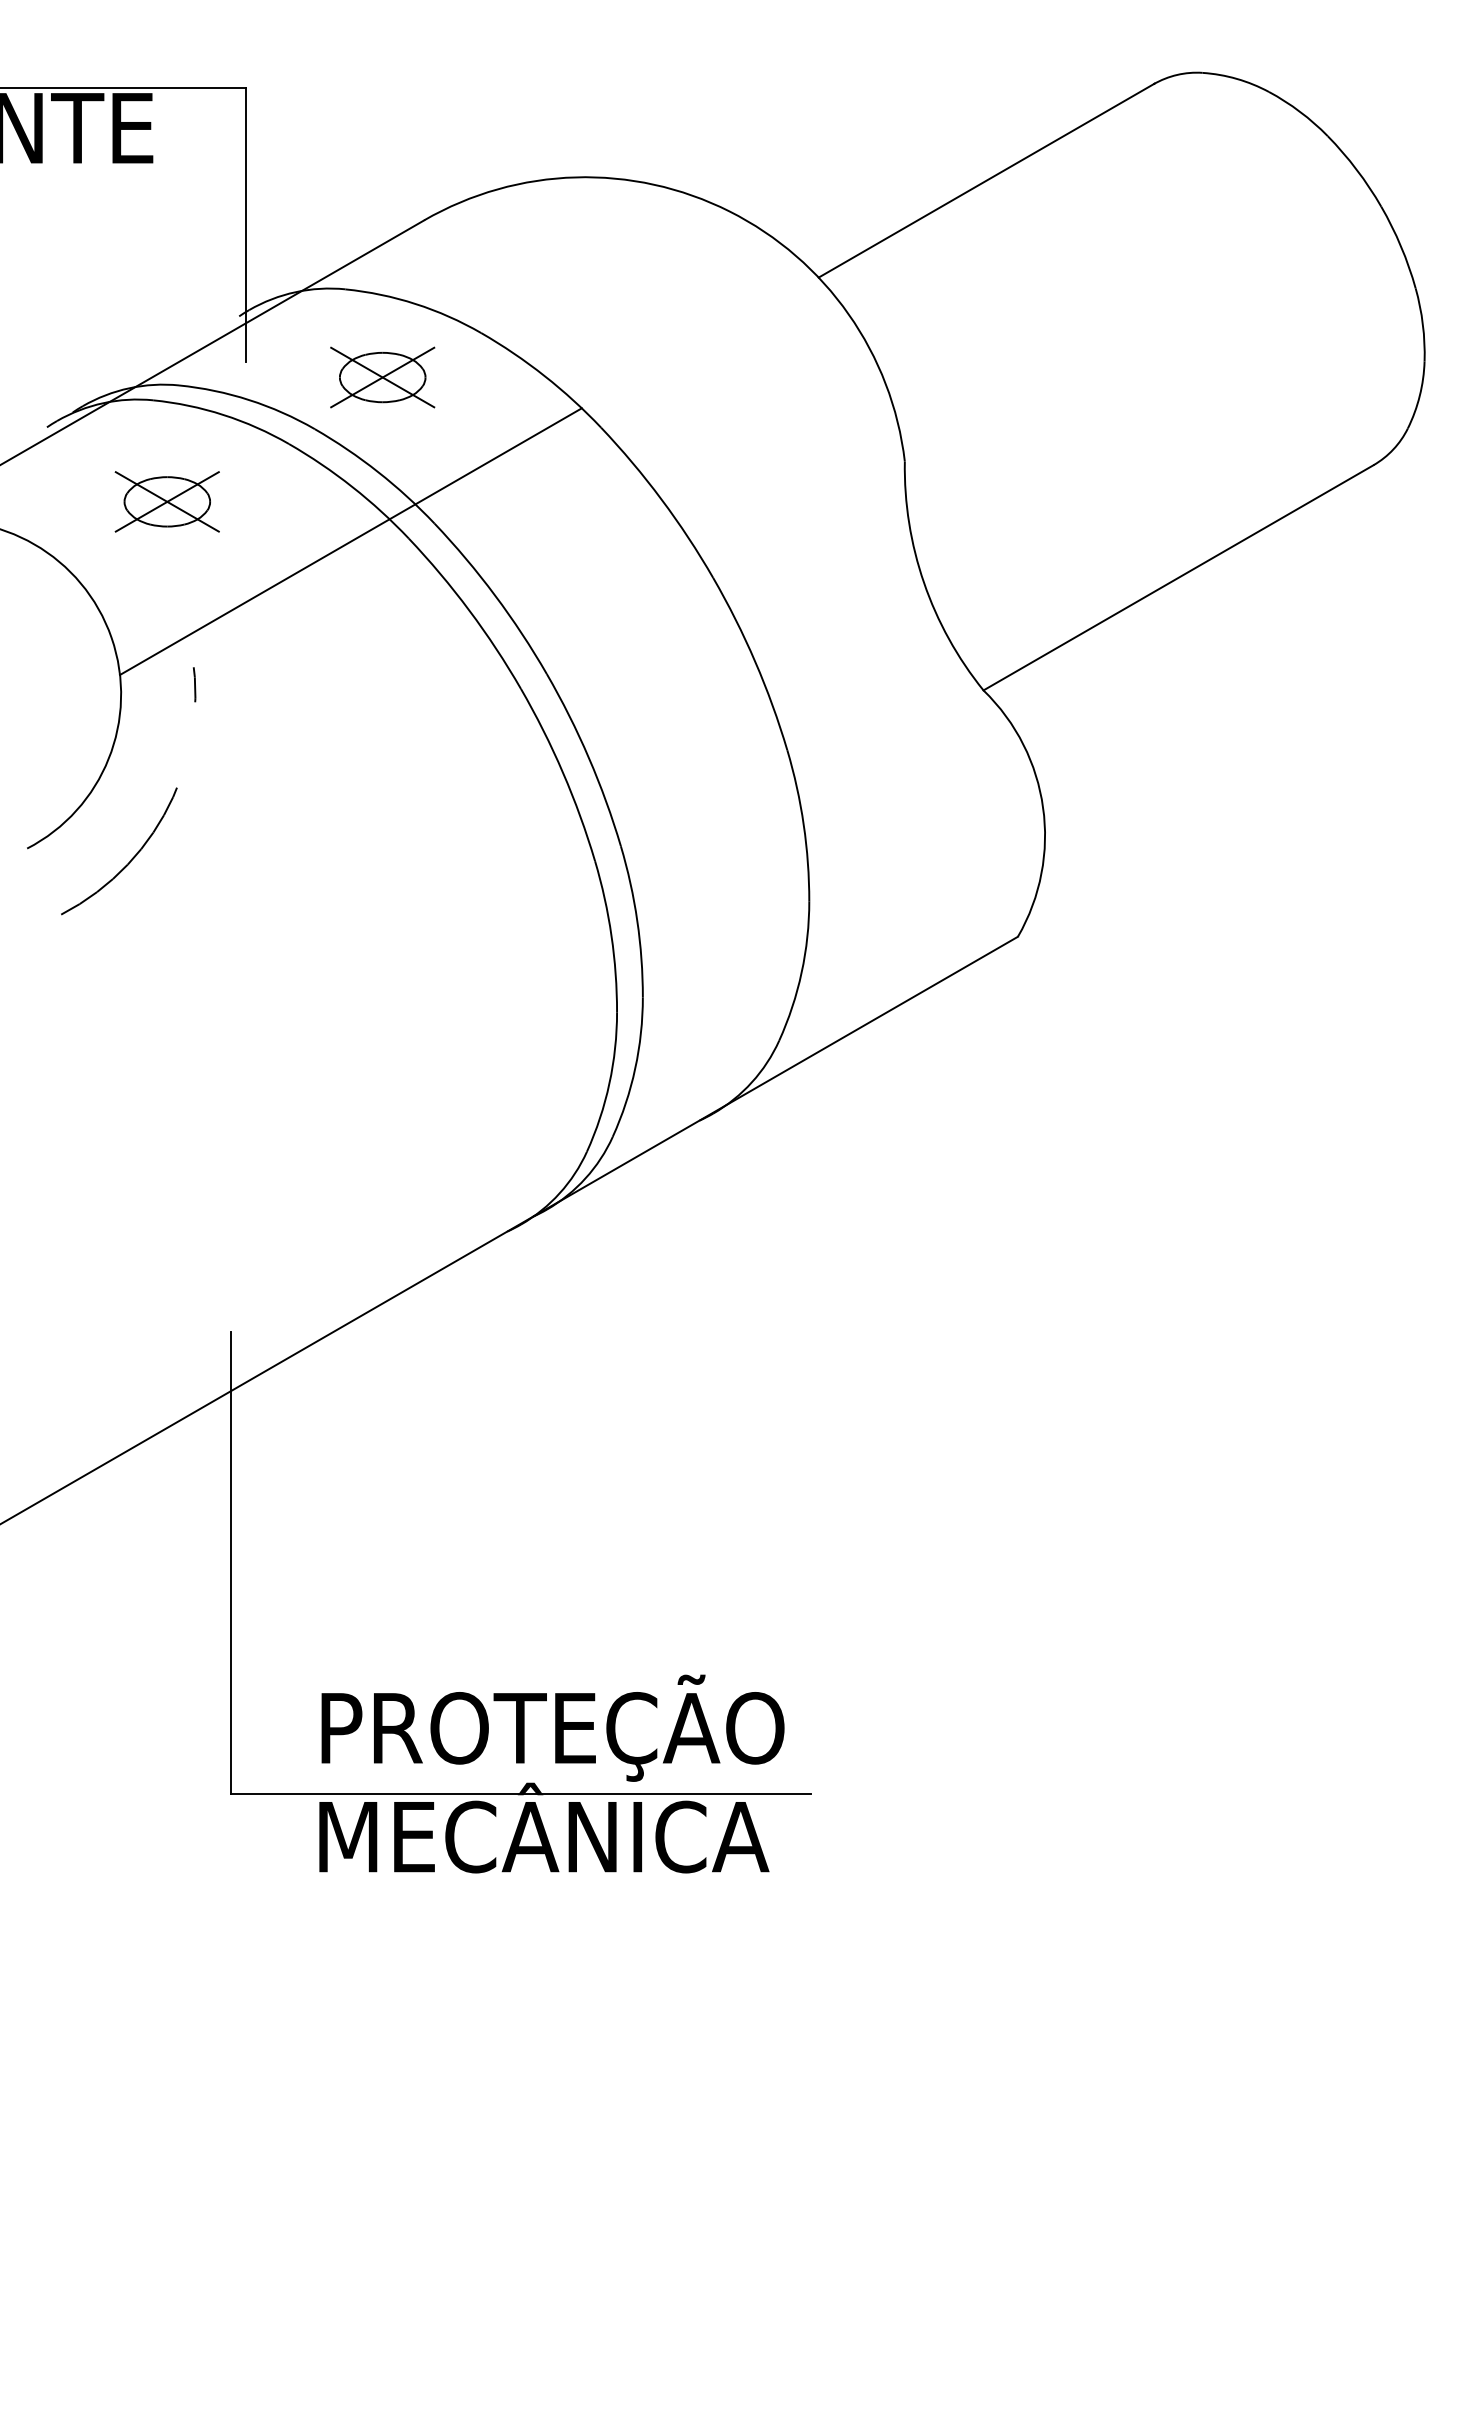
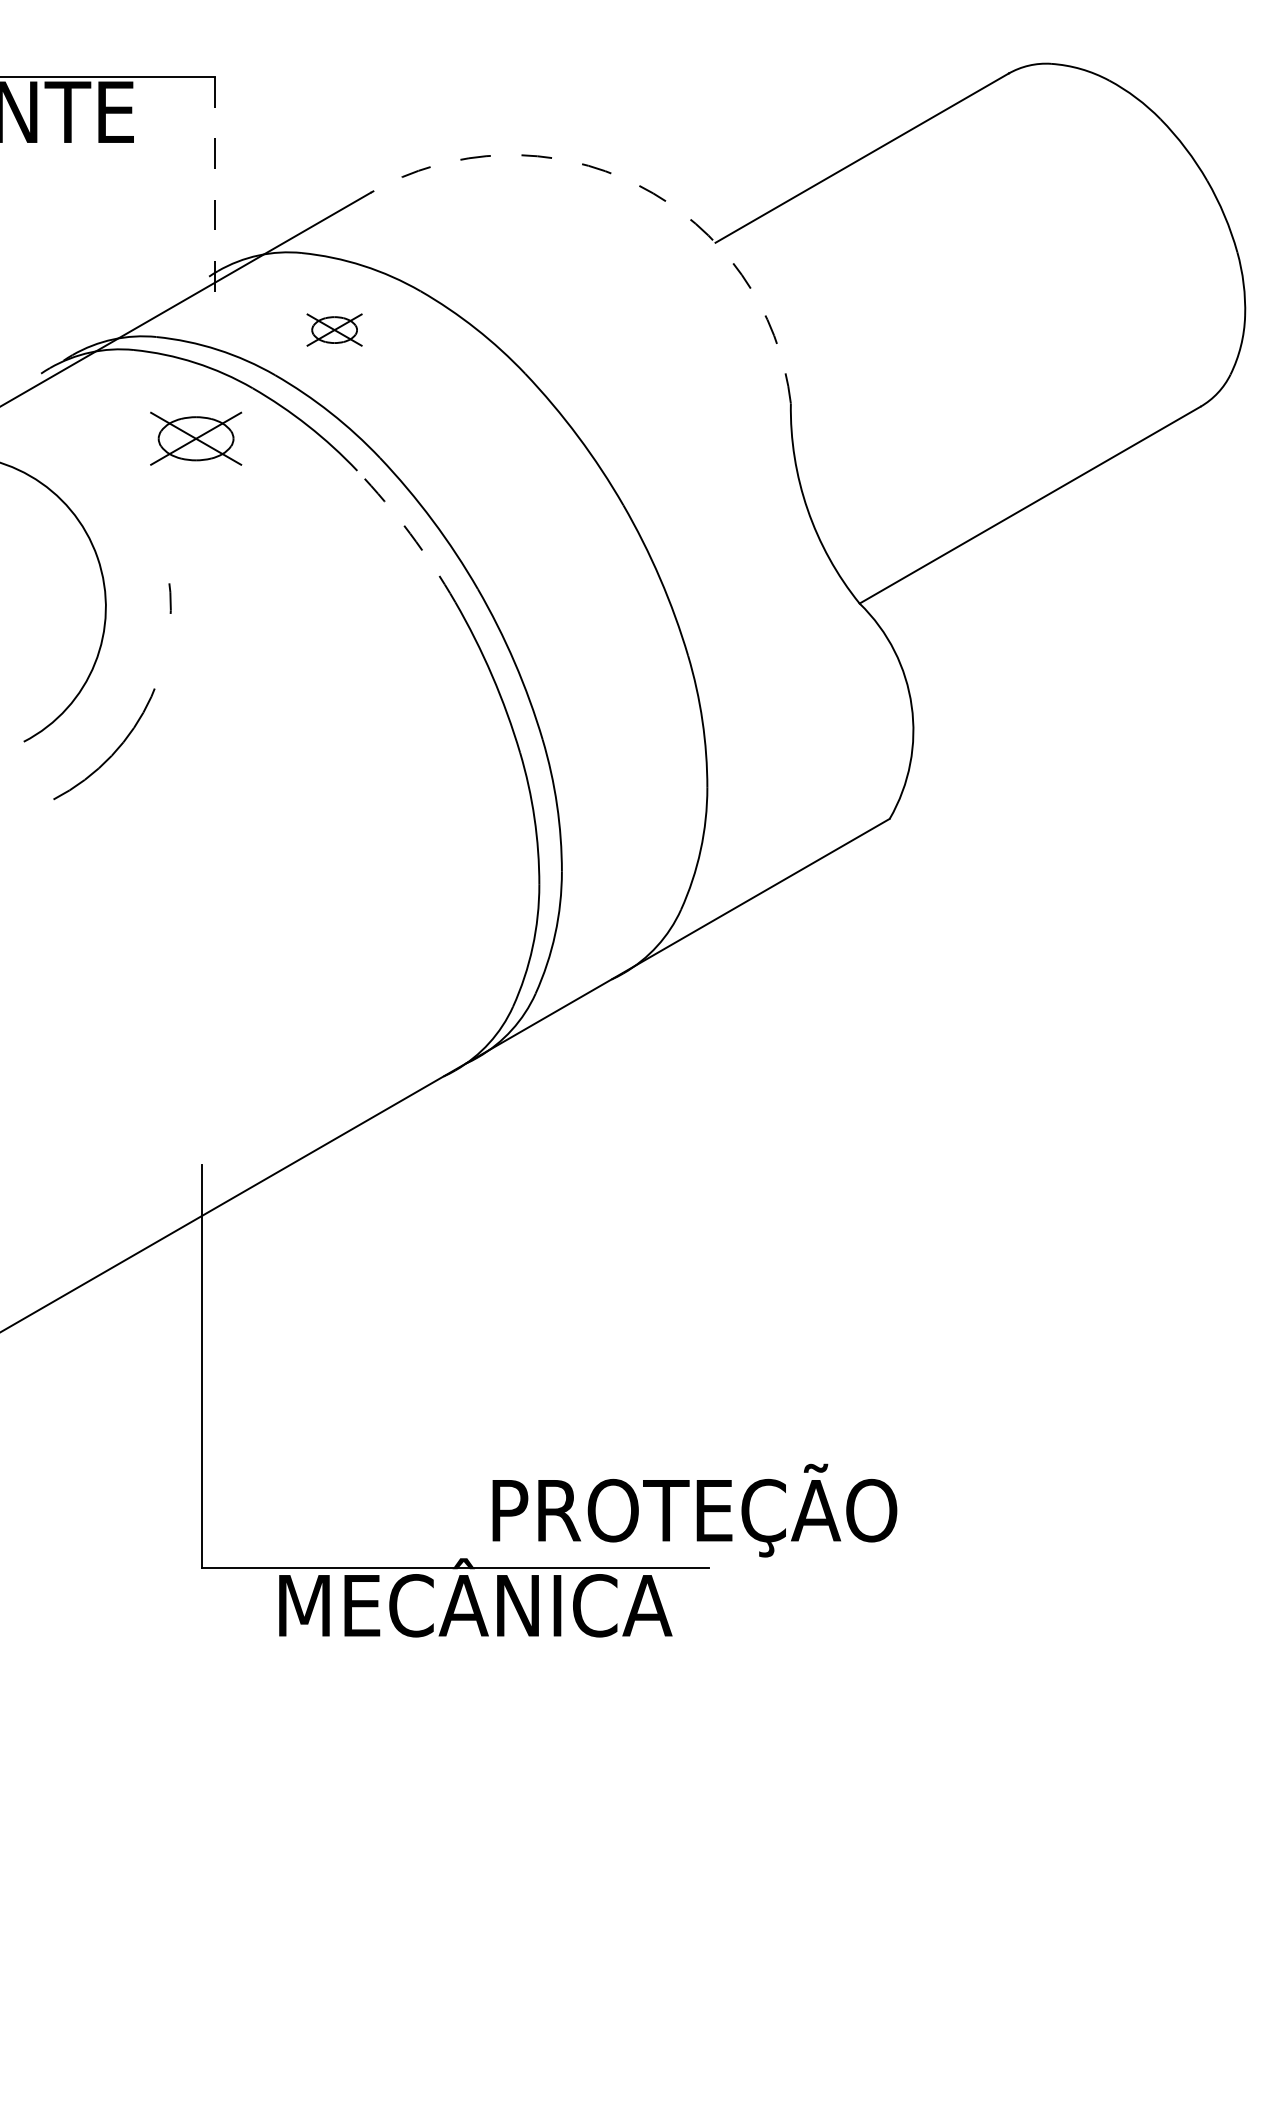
arc: (729, 211) -> (637, 185), solid -> dashed
line: (245, 224) -> (214, 196), solid -> dashed
part: (382, 377) -> (334, 330), size x0.6
part: (166, 501) -> (195, 438), moved
line: (350, 541) -> (306, 473), removed
arc: (469, 610) -> (410, 533), solid -> dashed
text: (552, 1727) -> (694, 1509), moved

